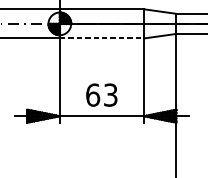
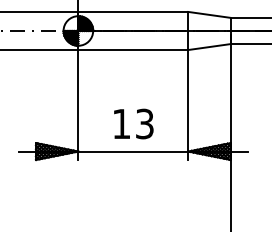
line: (102, 38) -> (133, 50), dashed -> solid
text: (92, 94) -> (121, 123), 63 -> 13

